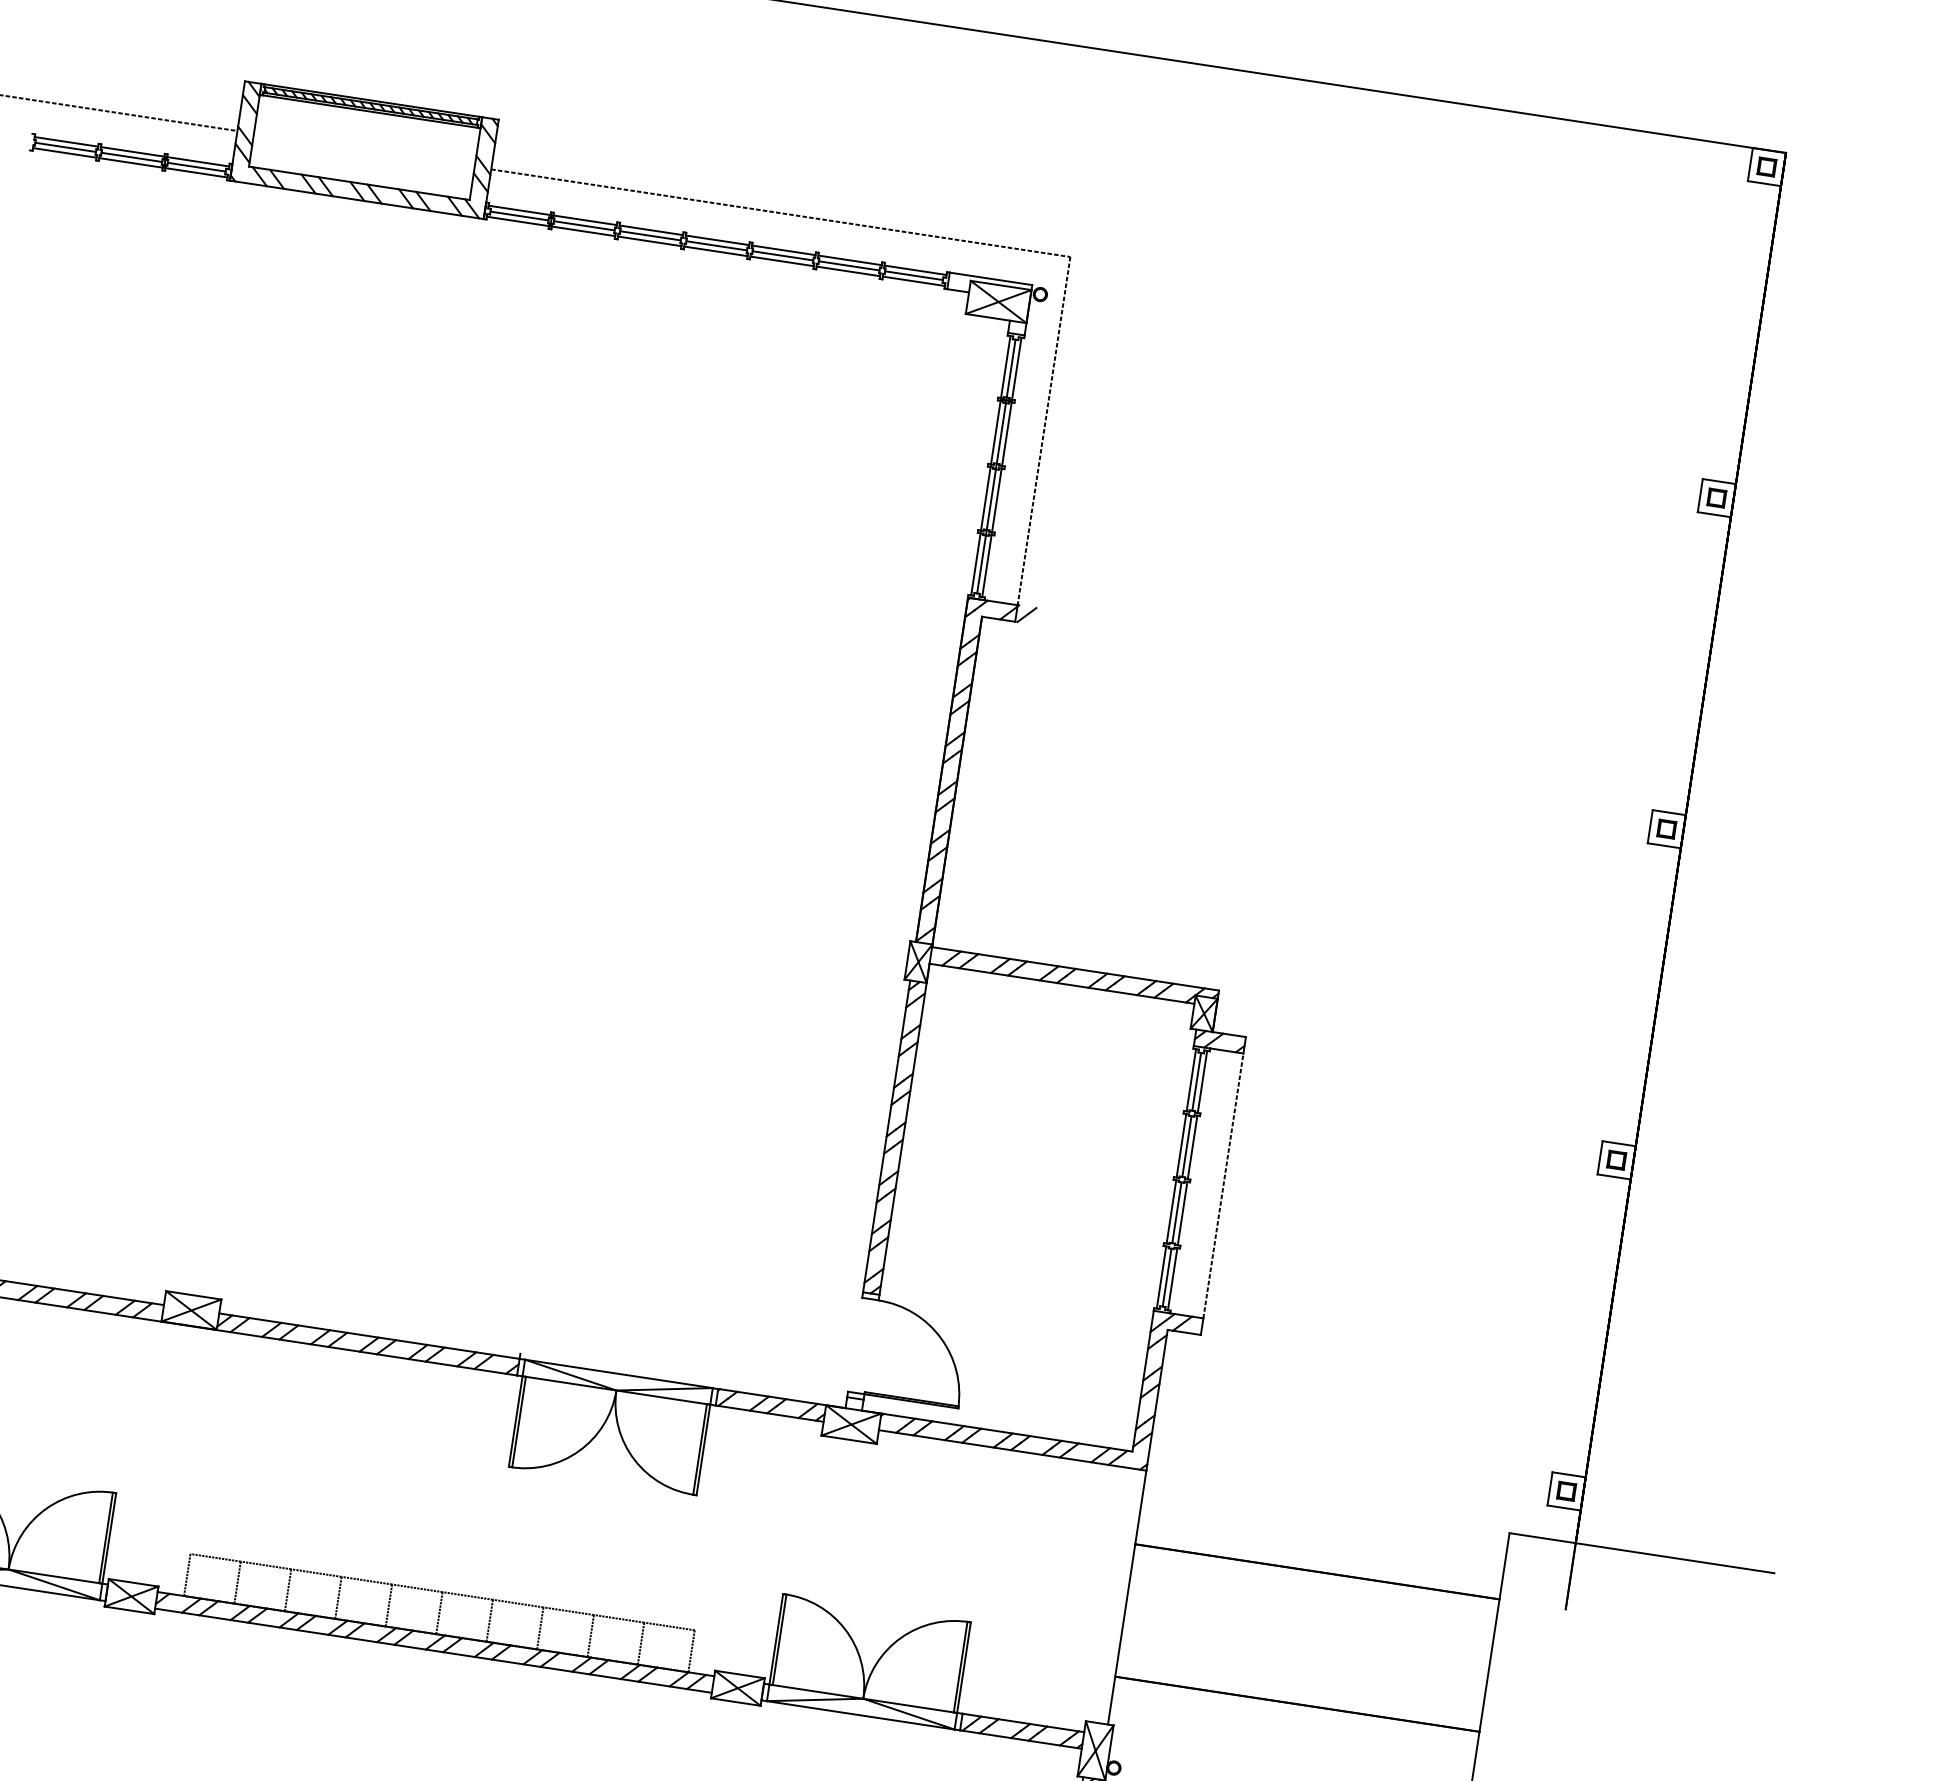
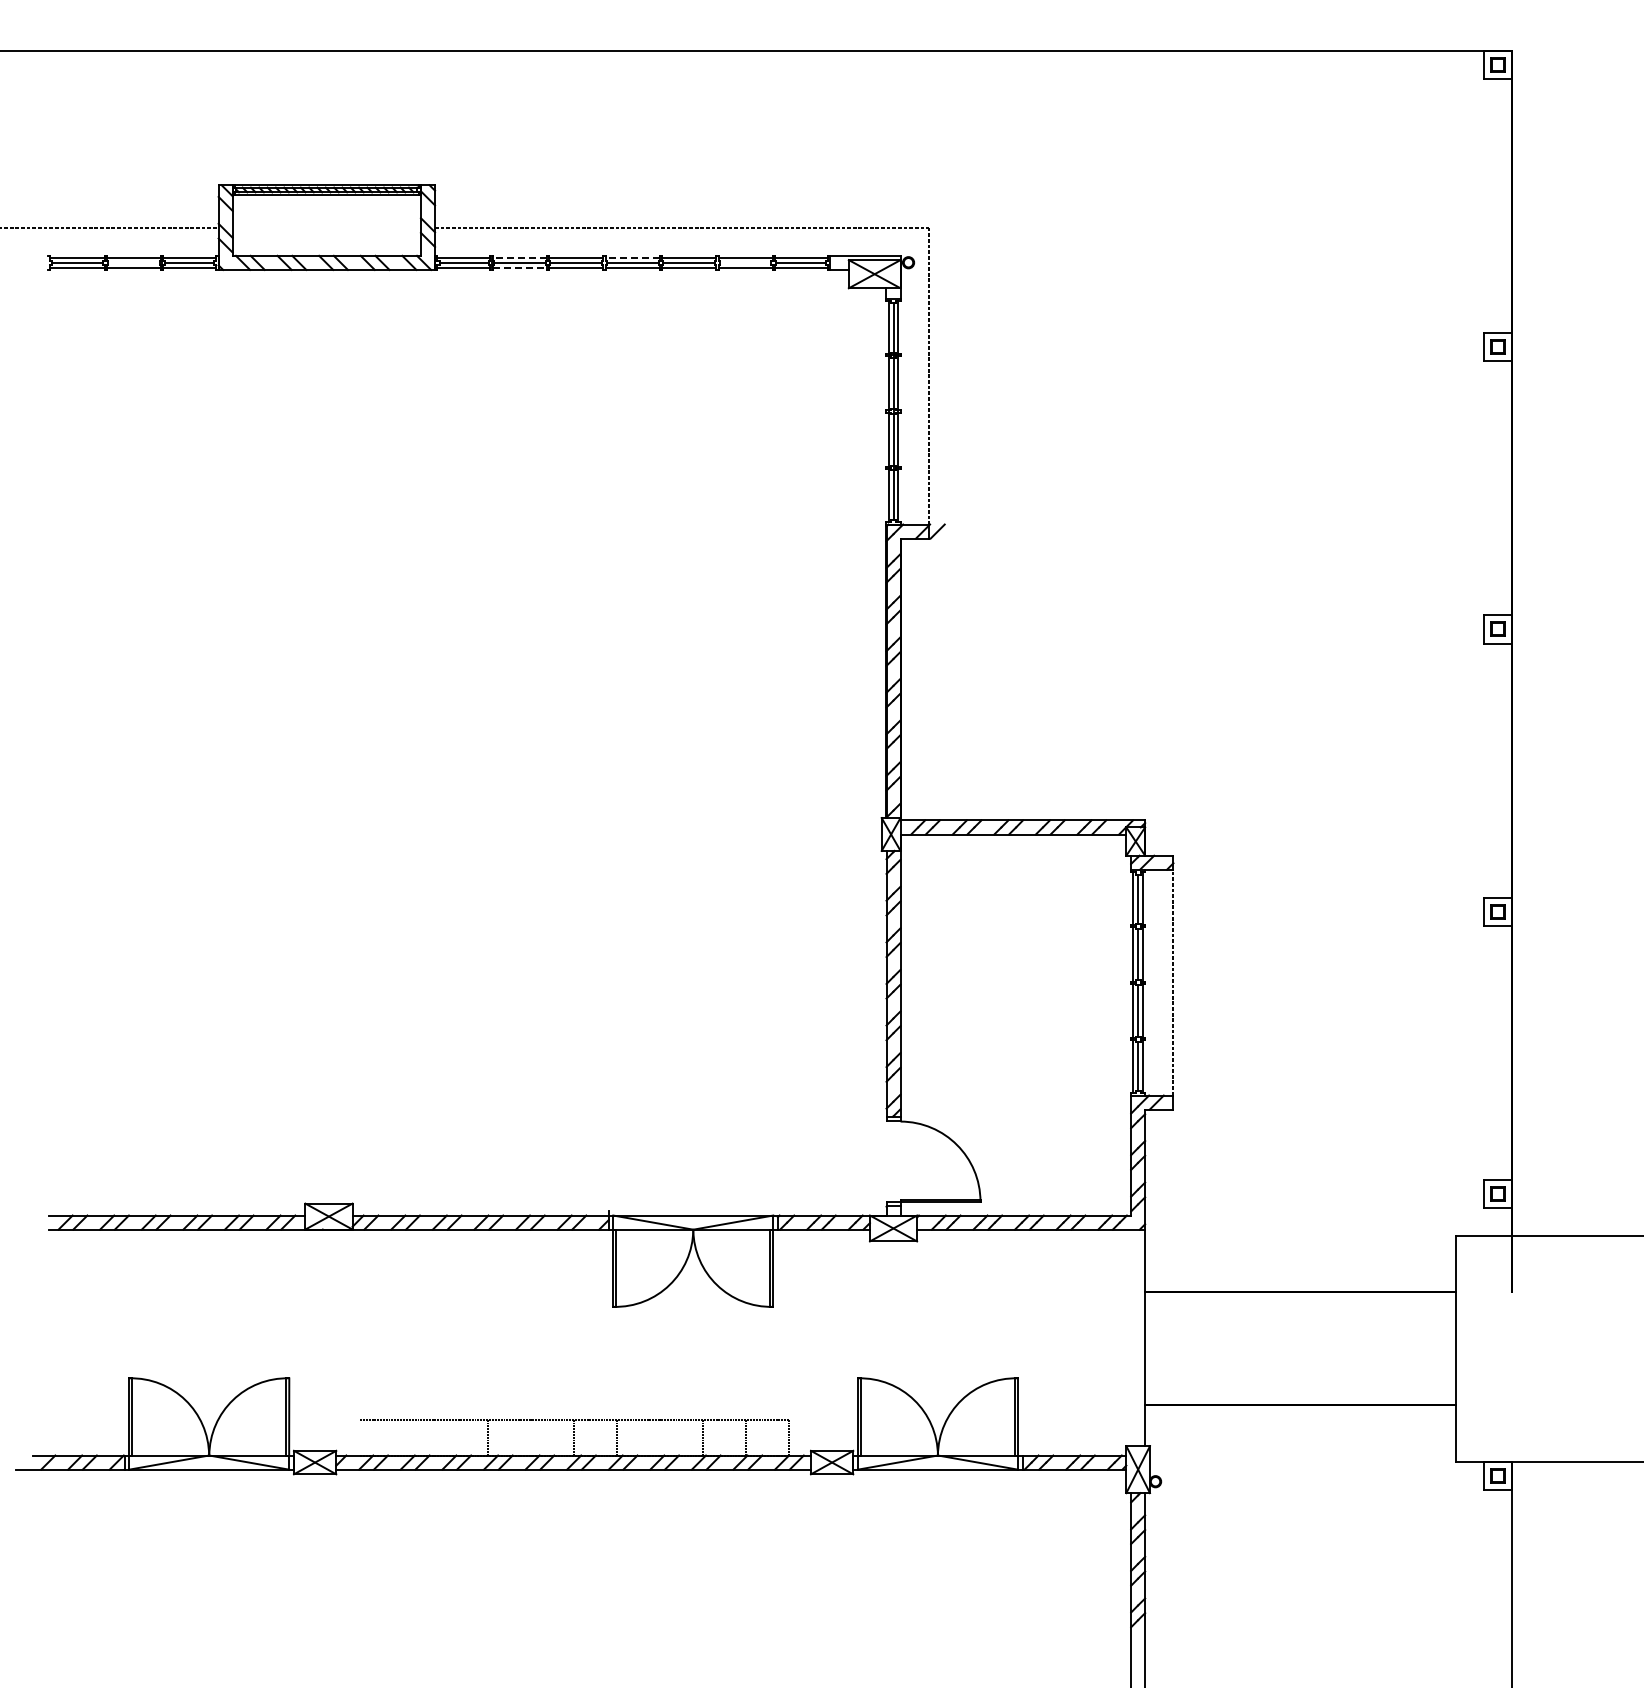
line: (131, 156) -> (133, 262), removed
line: (584, 220) -> (519, 258), solid -> dashed
line: (584, 231) -> (520, 267), solid -> dashed
line: (717, 240) -> (632, 258), solid -> dashed
line: (849, 265) -> (745, 262), removed
line: (186, 1574) -> (358, 1437), removed
line: (237, 1582) -> (401, 1437), removed
line: (287, 1590) -> (444, 1437), removed
line: (388, 1605) -> (530, 1437), removed
line: (539, 1628) -> (659, 1437), removed

